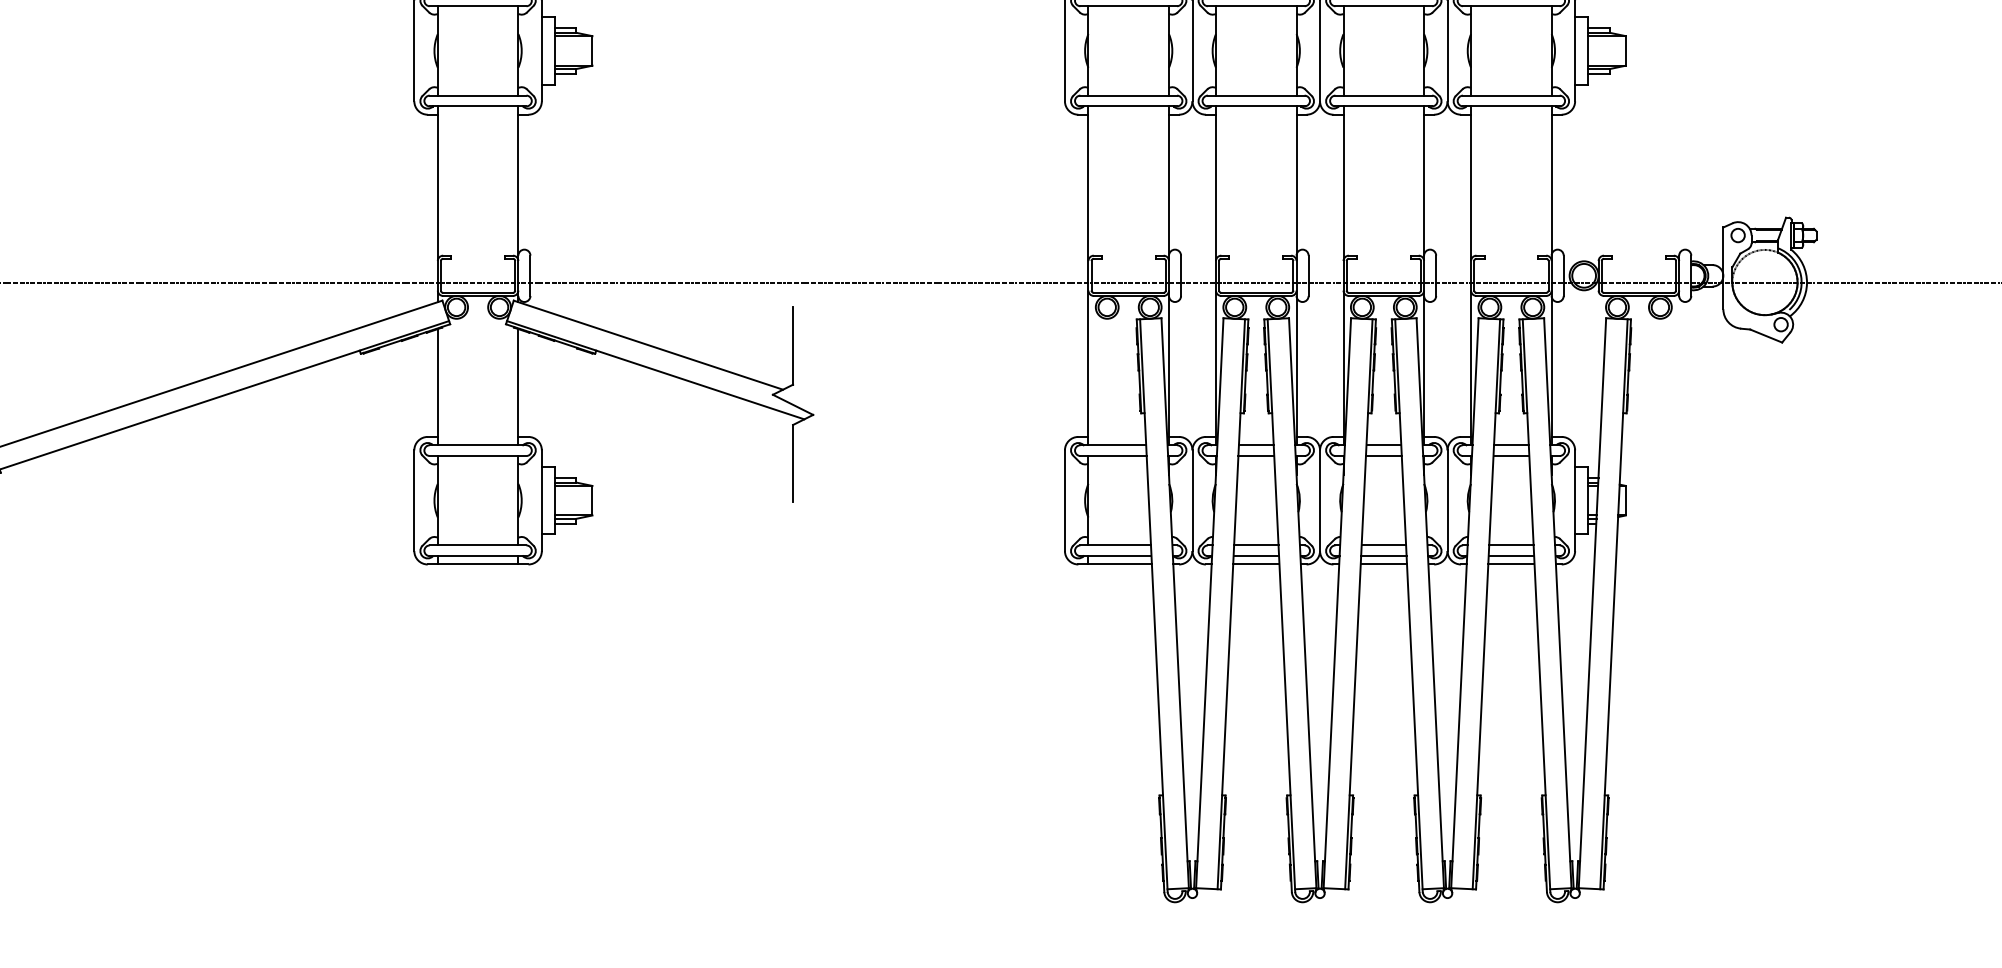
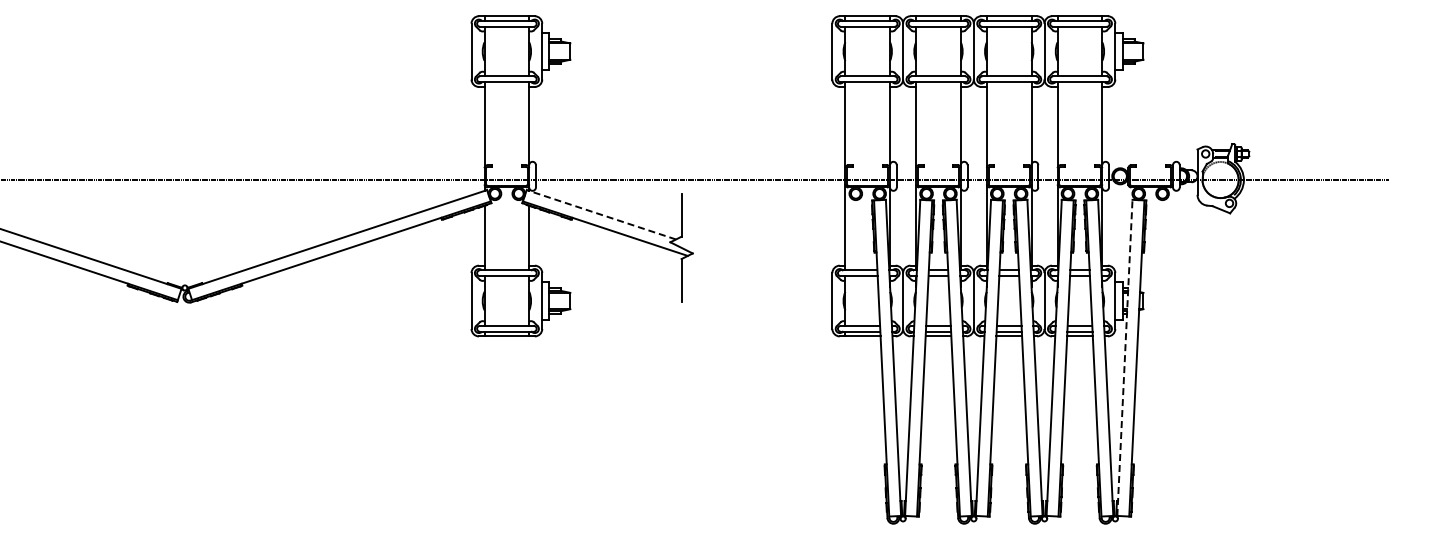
line: (648, 344) -> (601, 214), solid -> dashed
line: (1591, 602) -> (1124, 357), solid -> dashed

